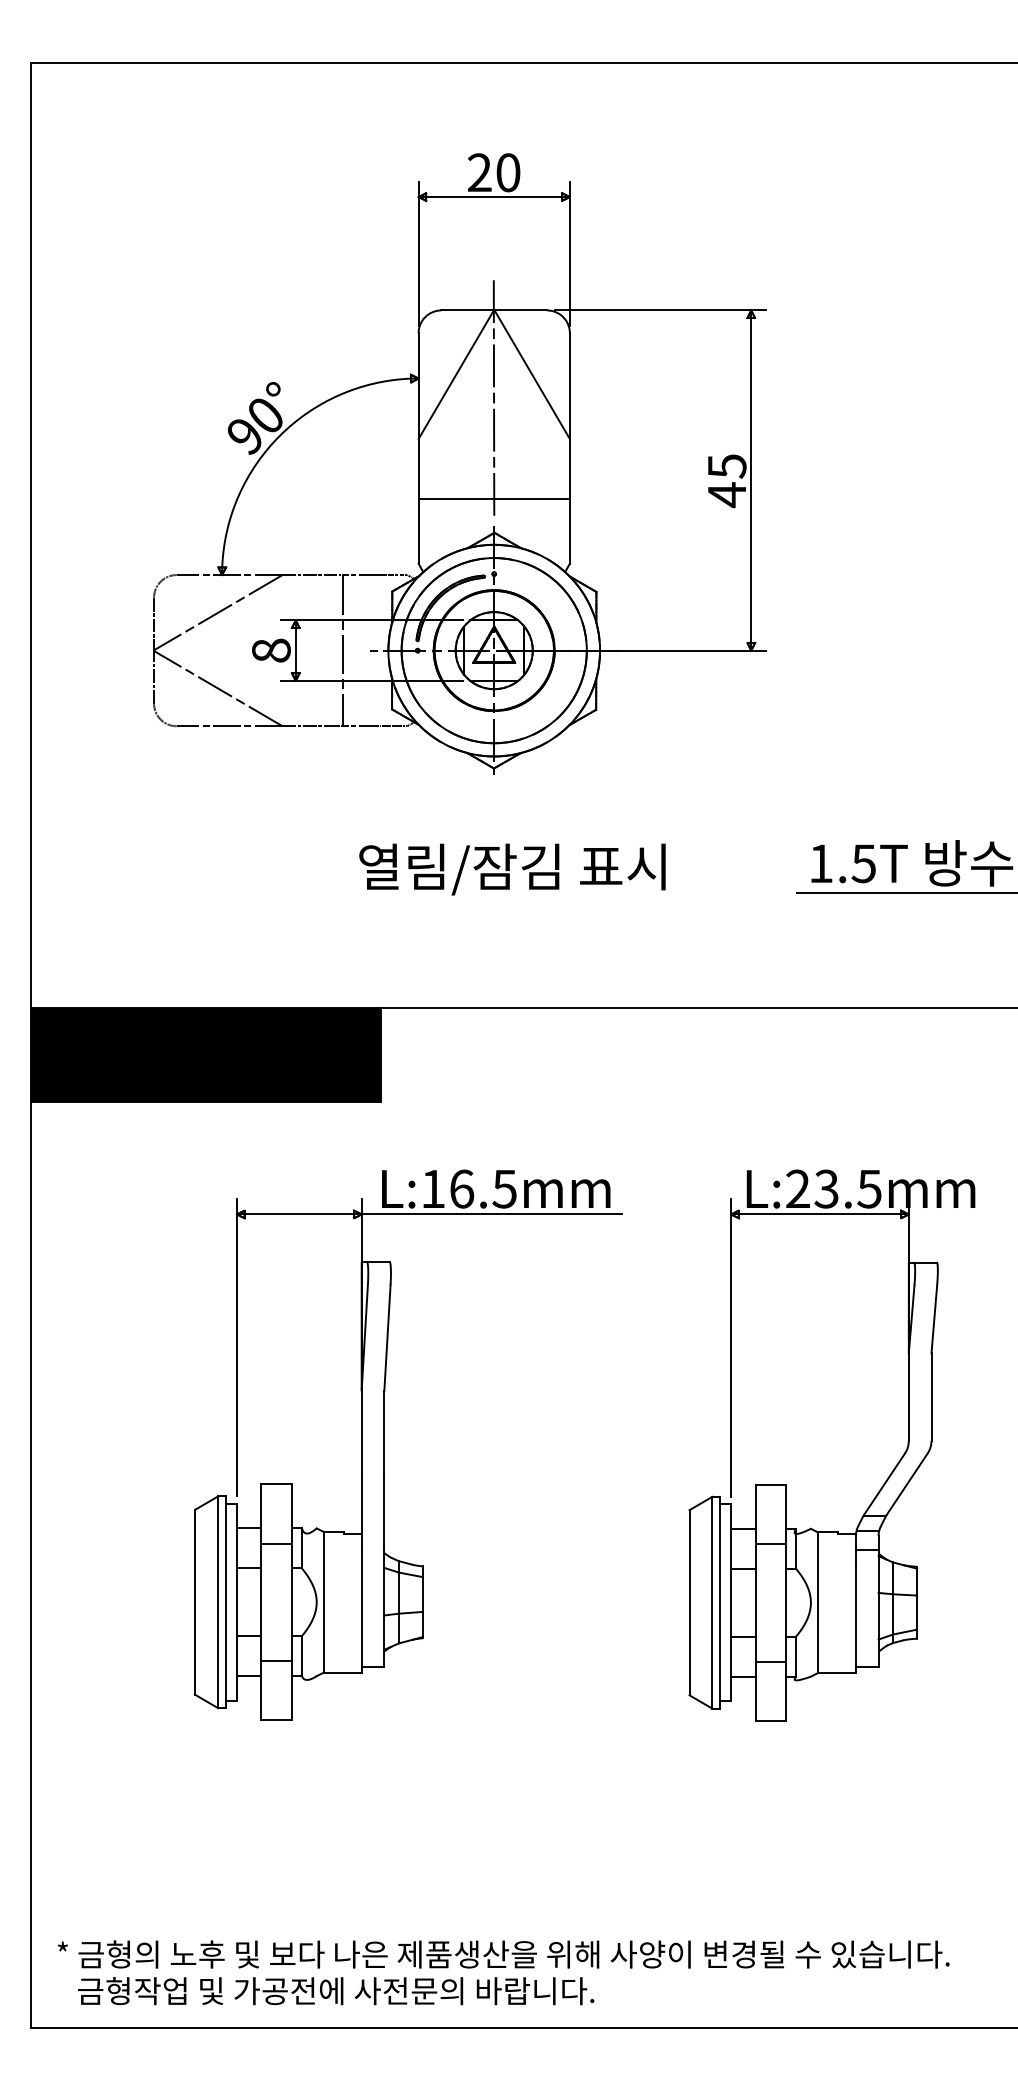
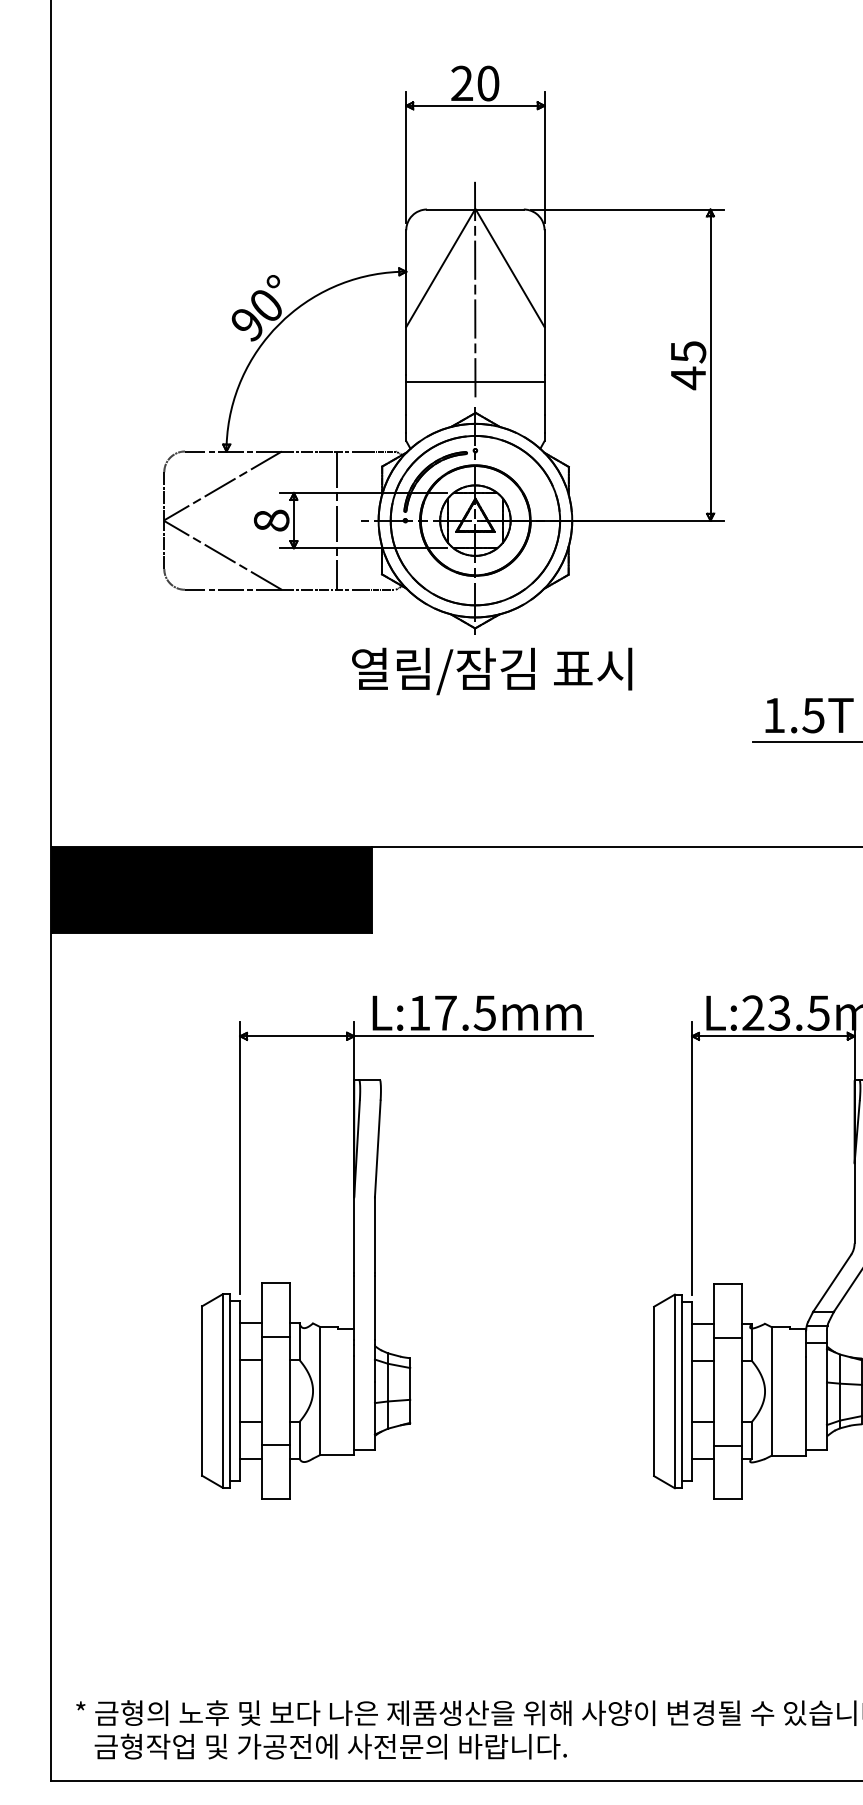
text: (512, 869) -> (492, 671), moved
text: (462, 1188) -> (446, 1012), L:16.5mm -> L:17.5mm

